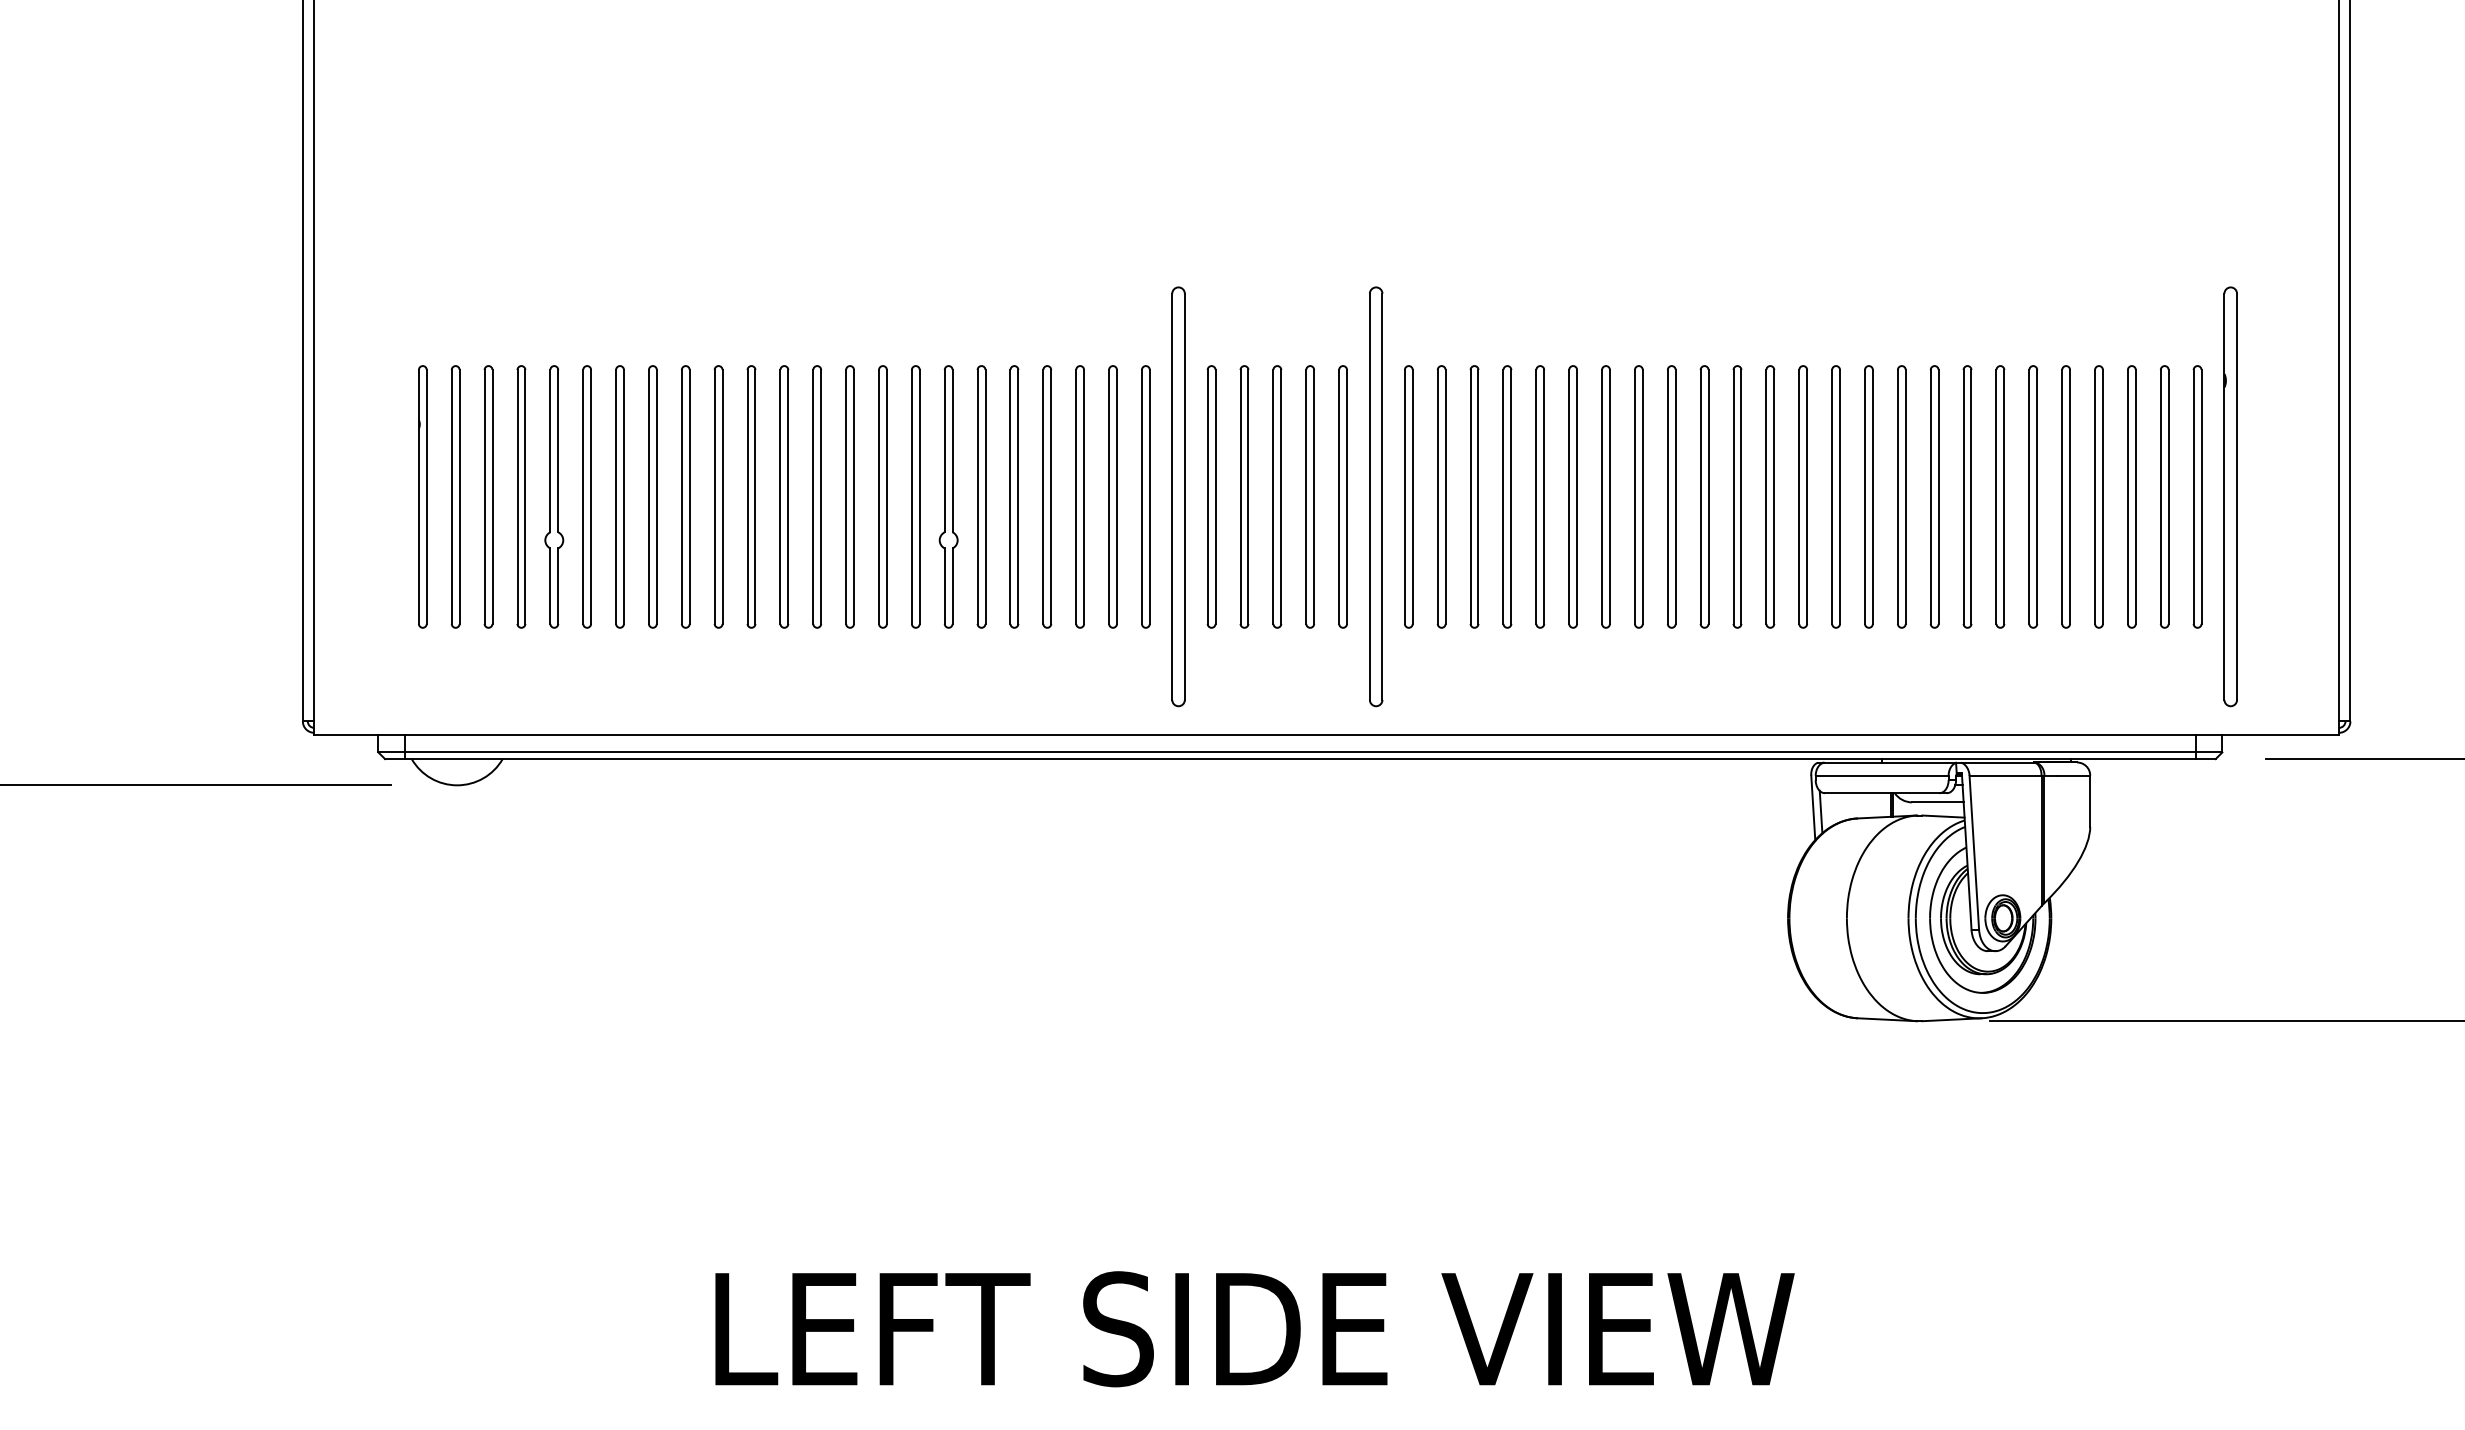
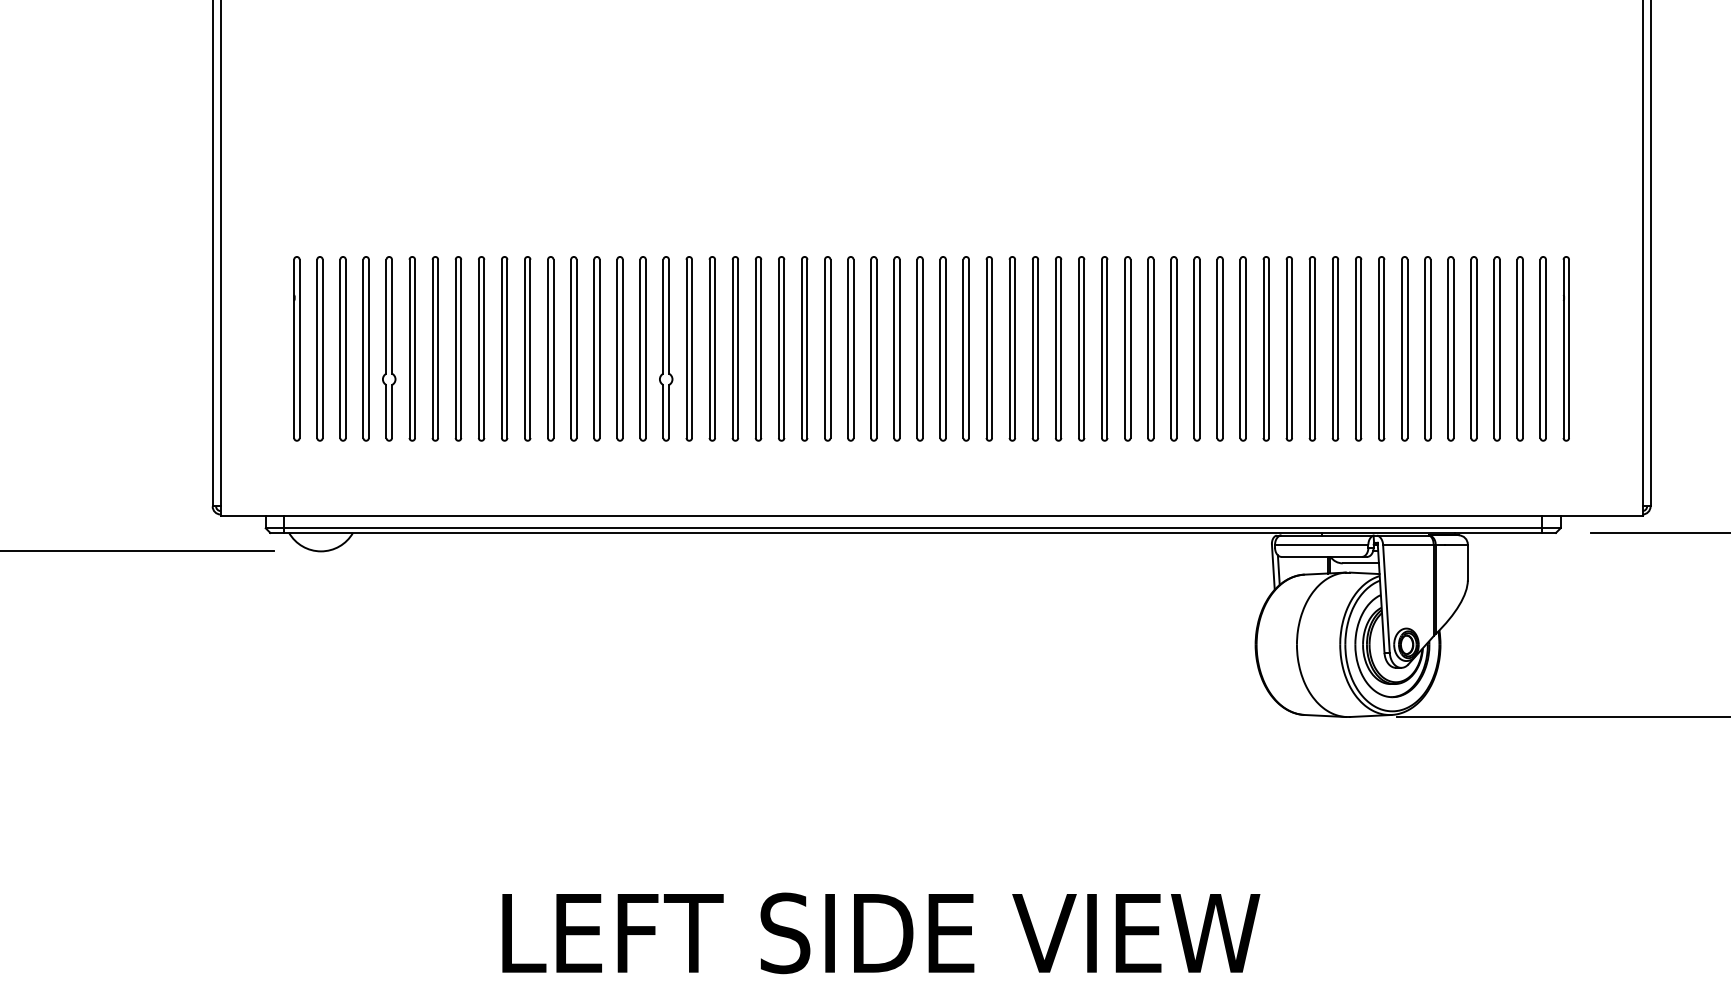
part: (1178, 496) -> (827, 348), size x0.62
part: (1374, 496) -> (965, 348), size x0.62
part: (2229, 496) -> (1565, 348), size x0.62

